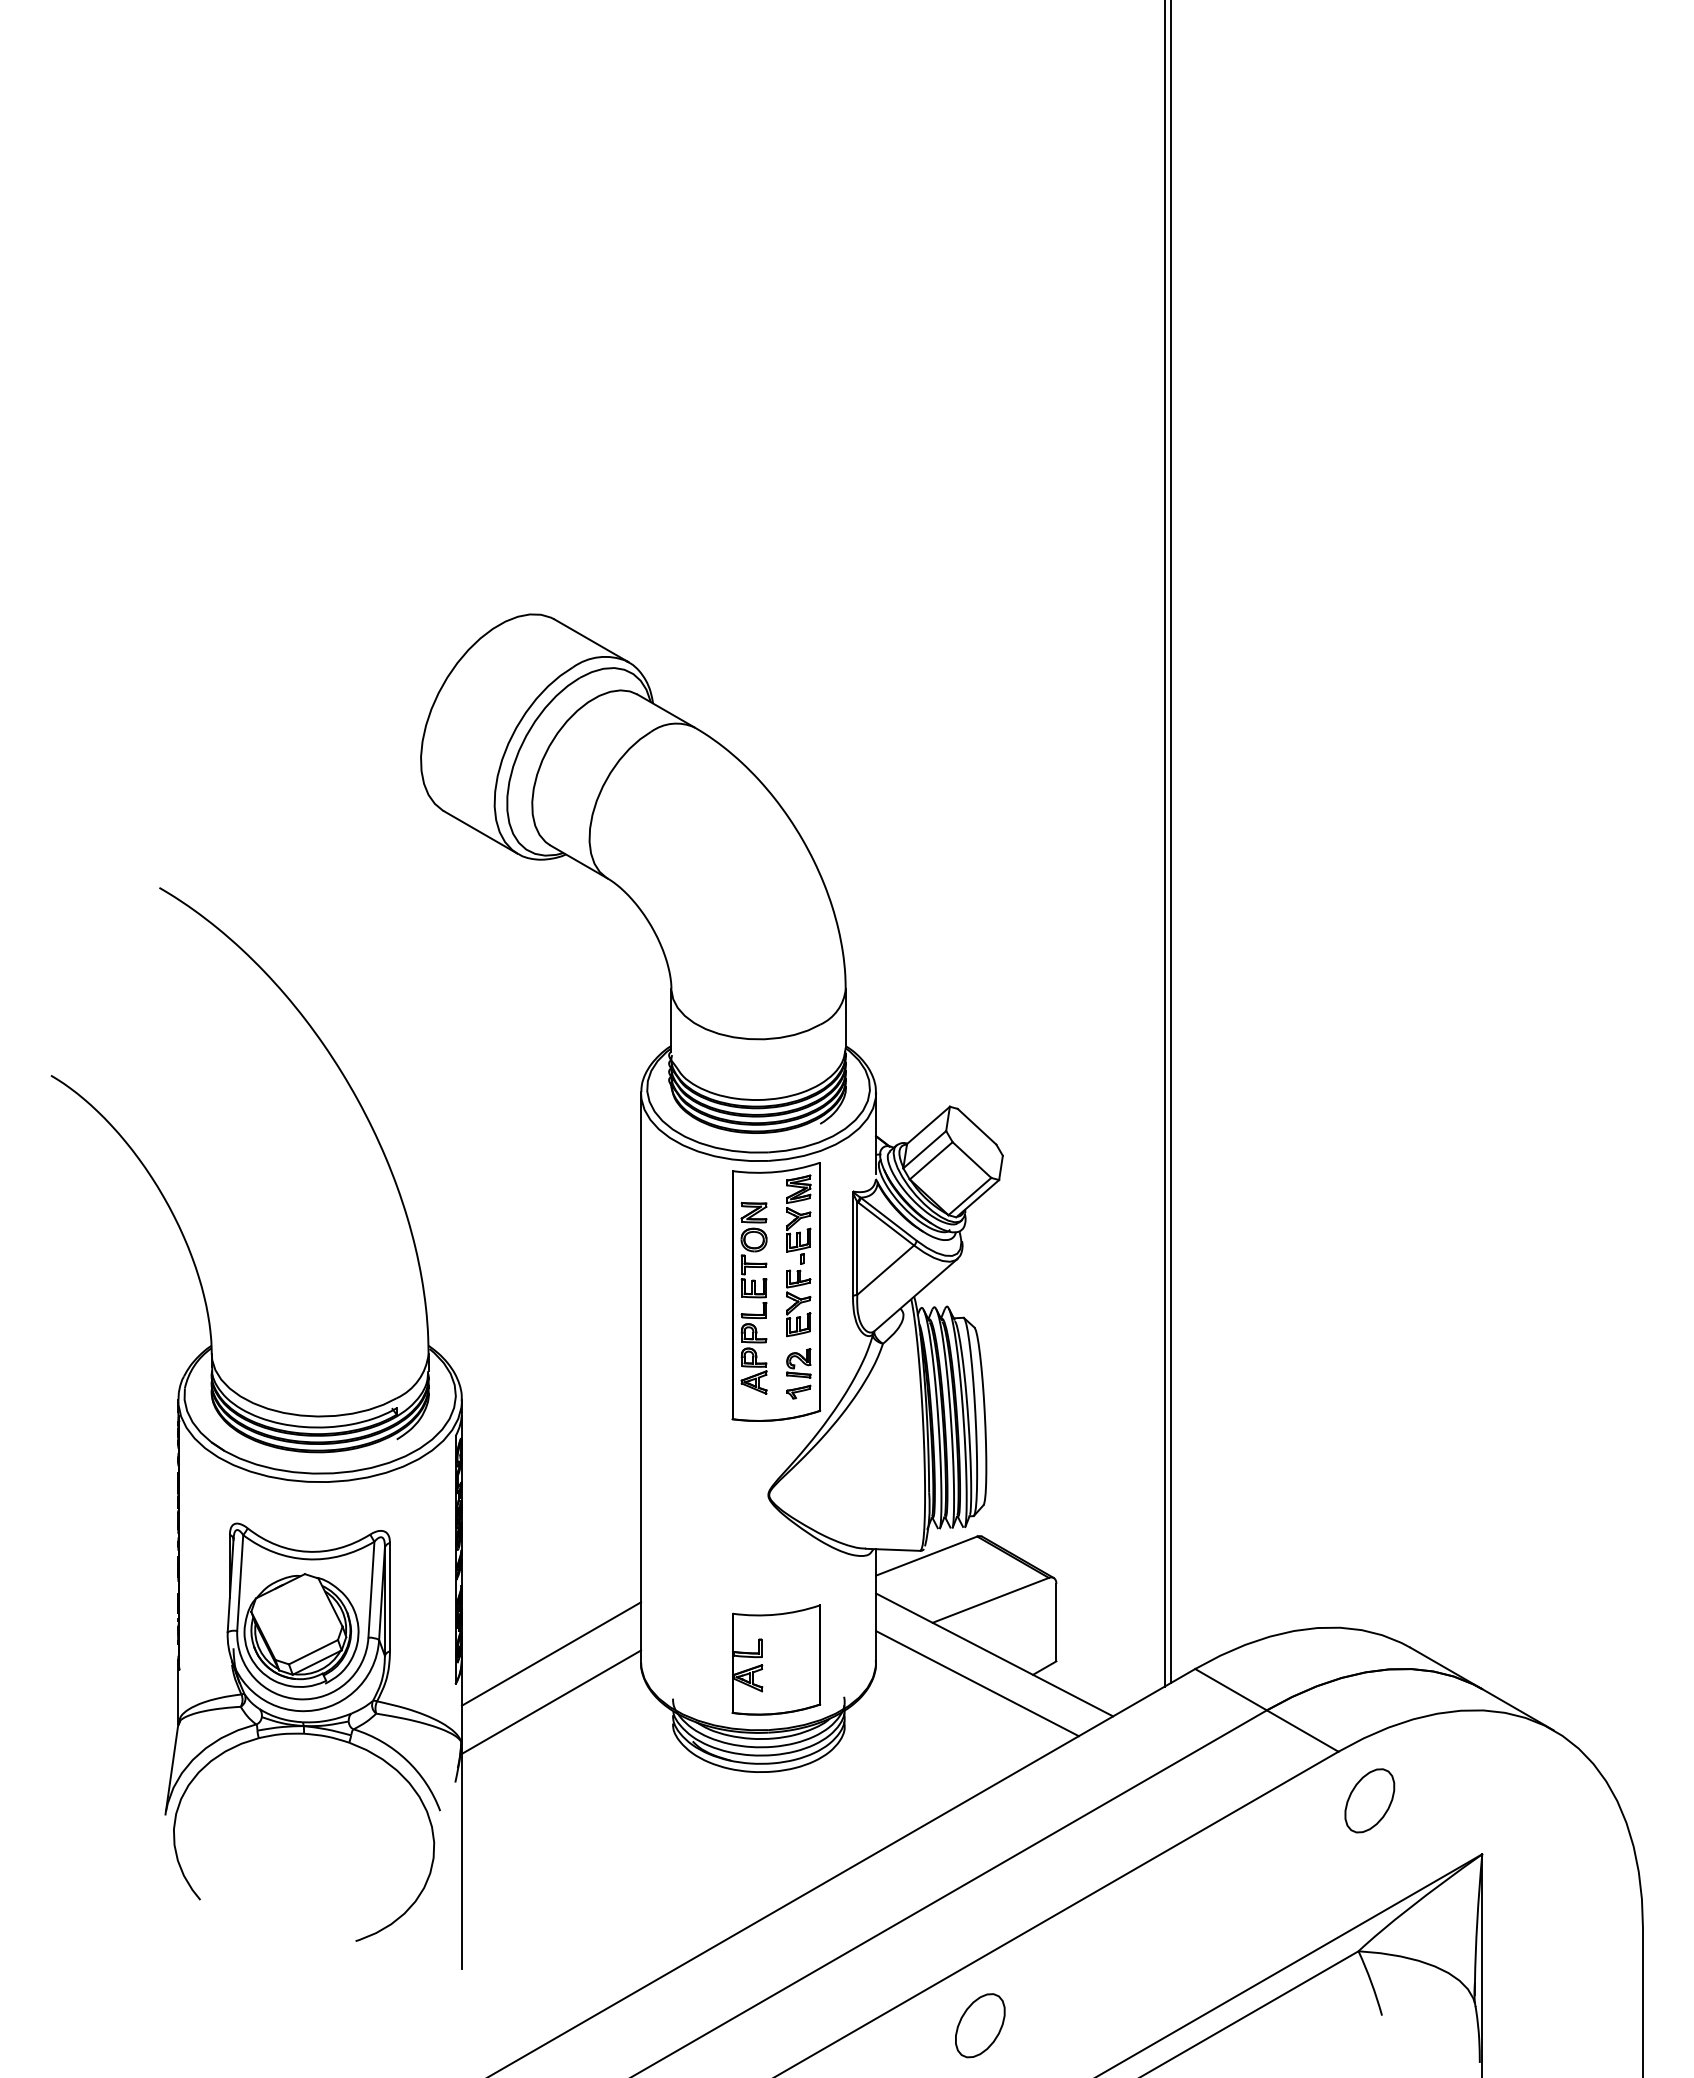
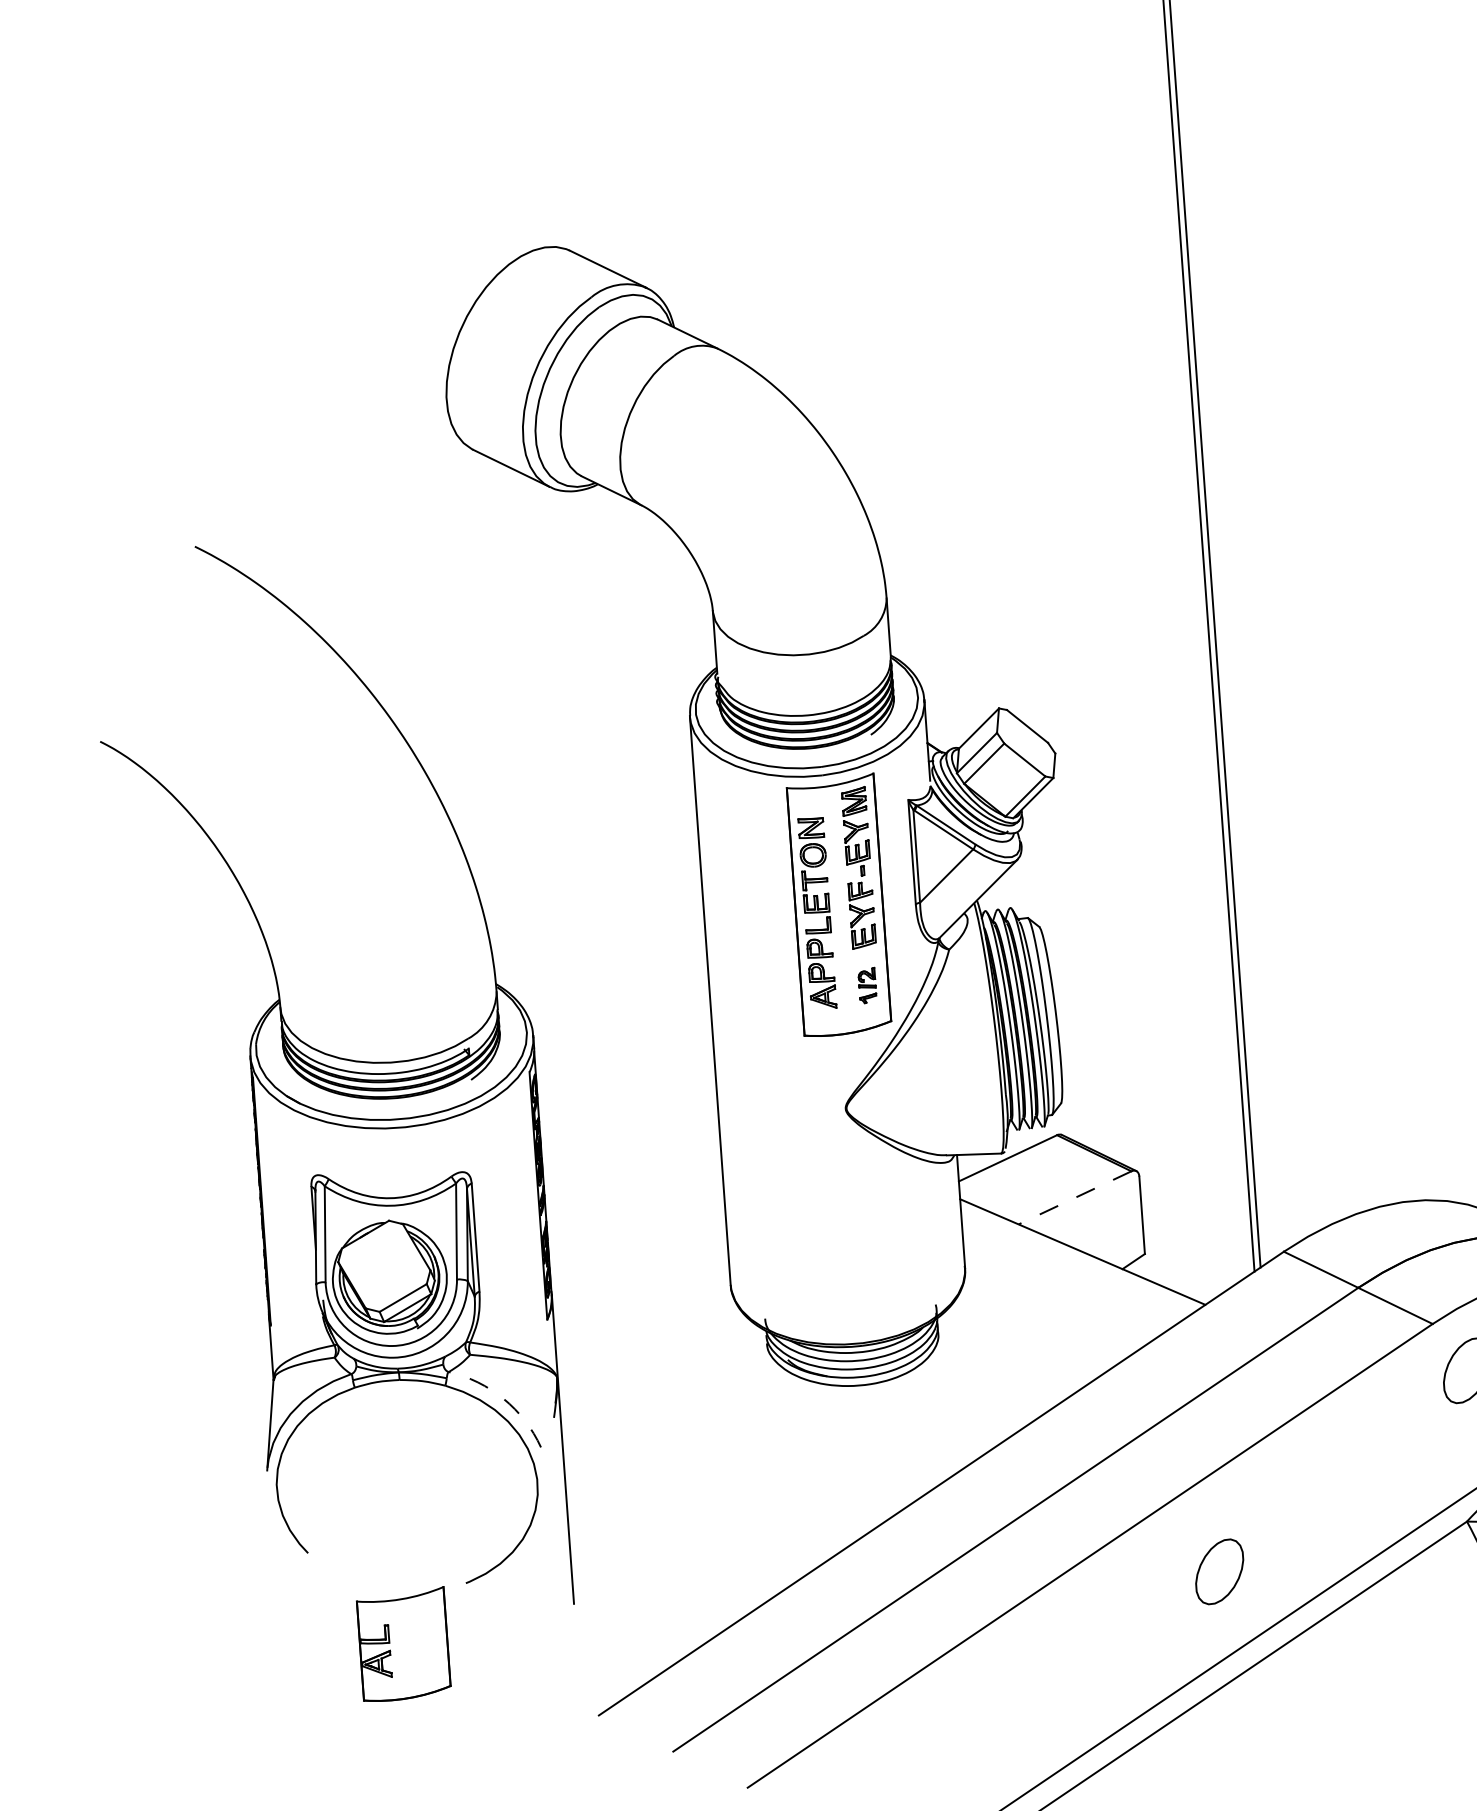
part: (798, 1373) -> (867, 985), size x0.7
line: (990, 1600) -> (1074, 1198), solid -> dashed
line: (551, 1653) -> (640, 1282), removed
part: (776, 1659) -> (403, 1644), moved
line: (977, 1683) -> (1067, 1281), removed
line: (551, 1701) -> (644, 1330), removed
arc: (406, 1760) -> (503, 1399), solid -> dashed
part: (980, 2025) -> (1219, 1571), moved

